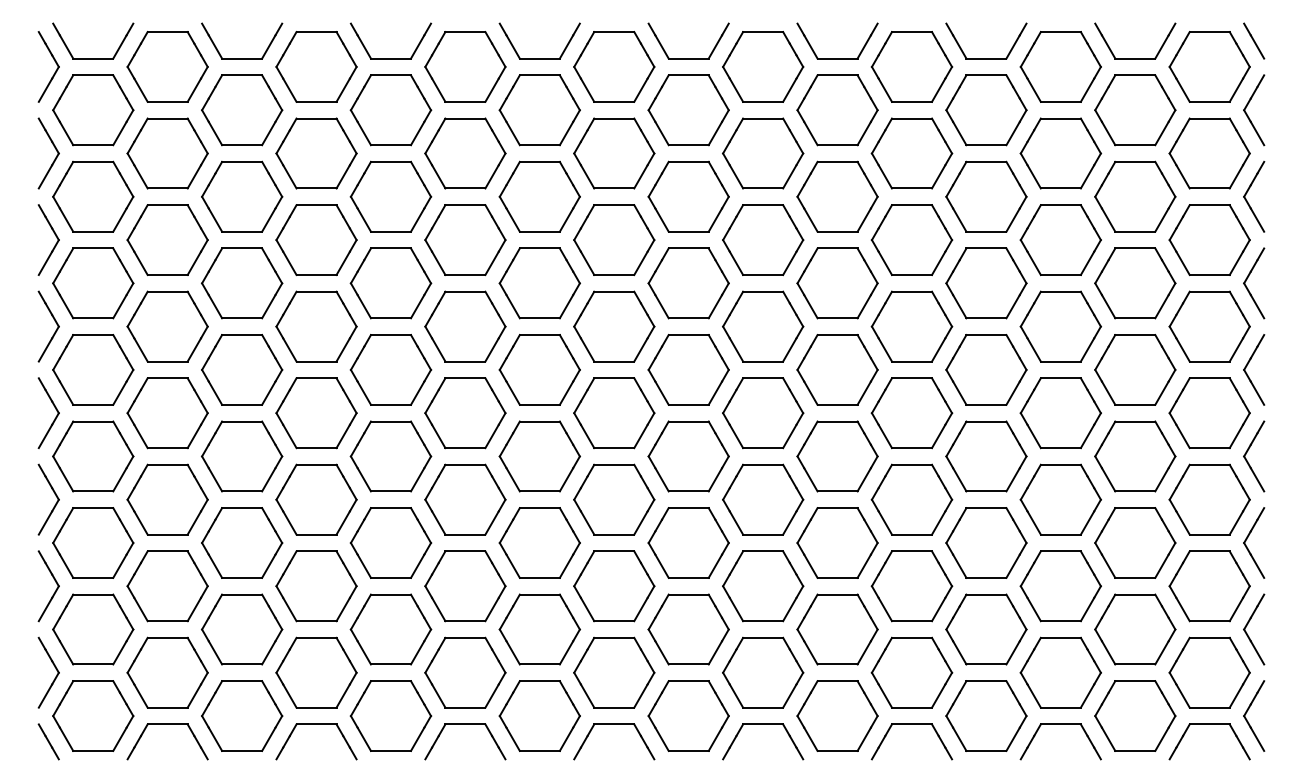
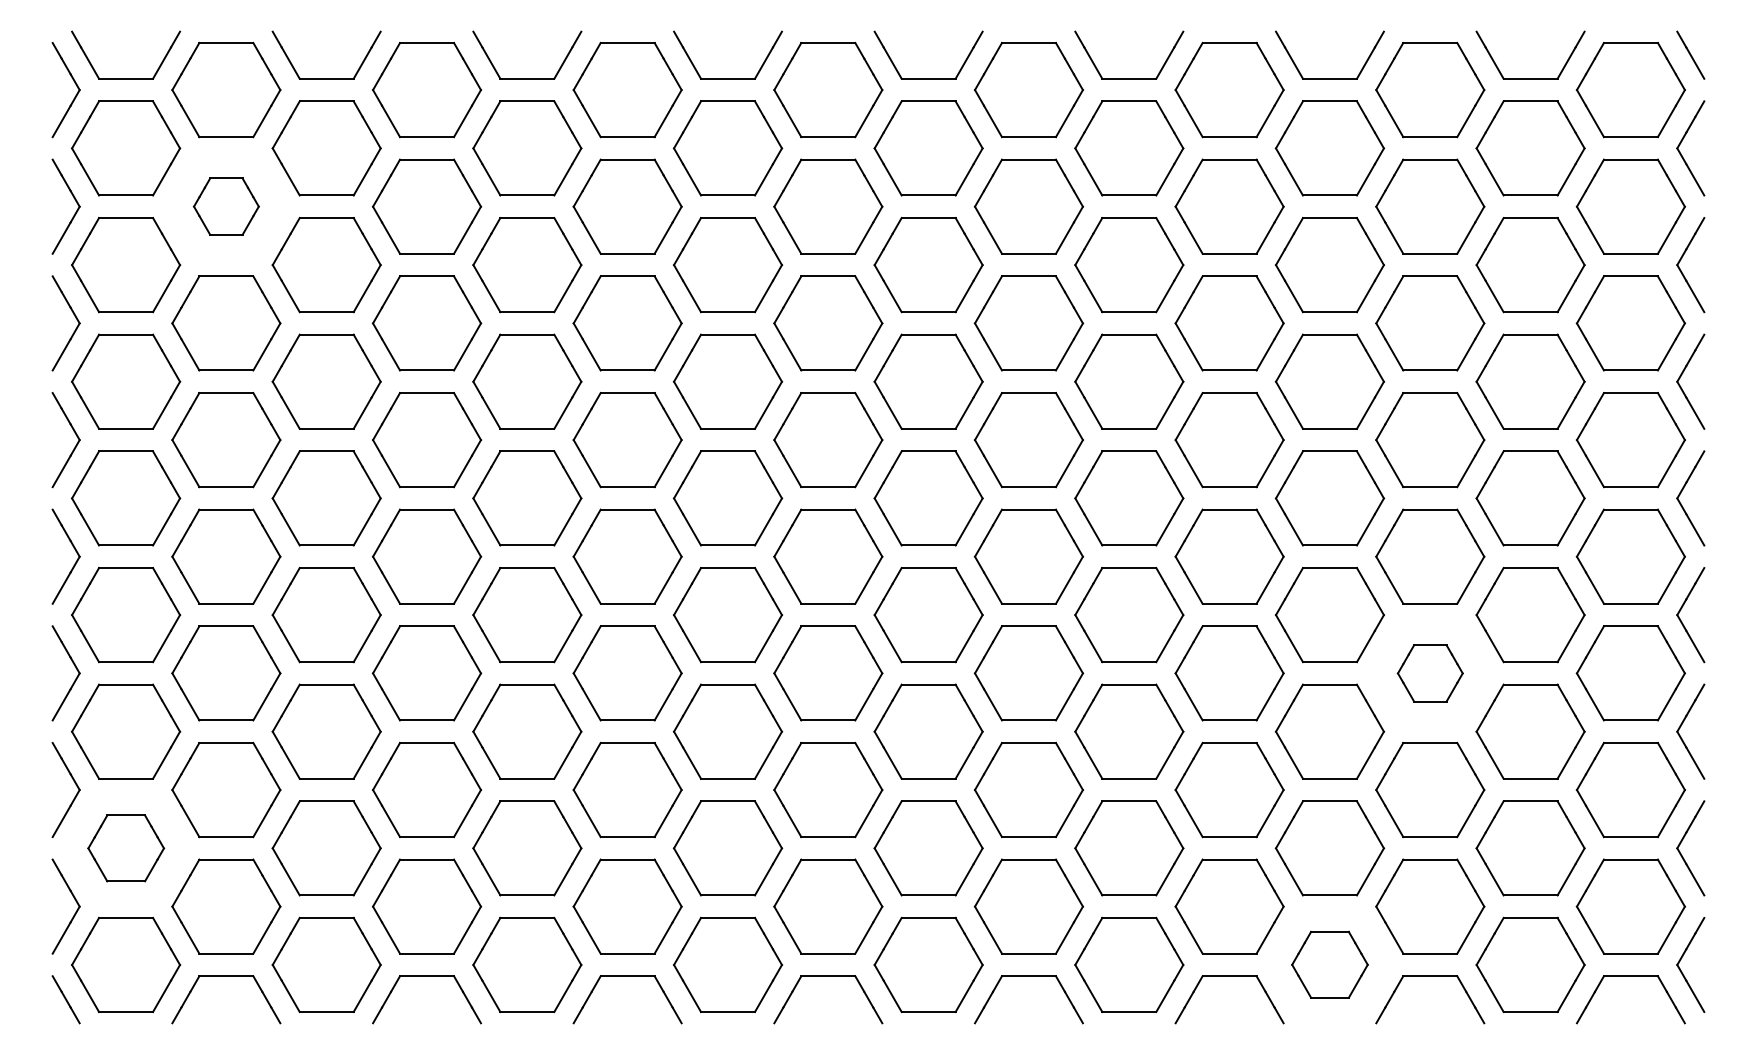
part: (167, 153) -> (226, 206), size x0.6
part: (1061, 499) -> (1430, 673), size x0.6
part: (93, 629) -> (126, 848), size x0.7
part: (986, 715) -> (1329, 964), size x0.7

